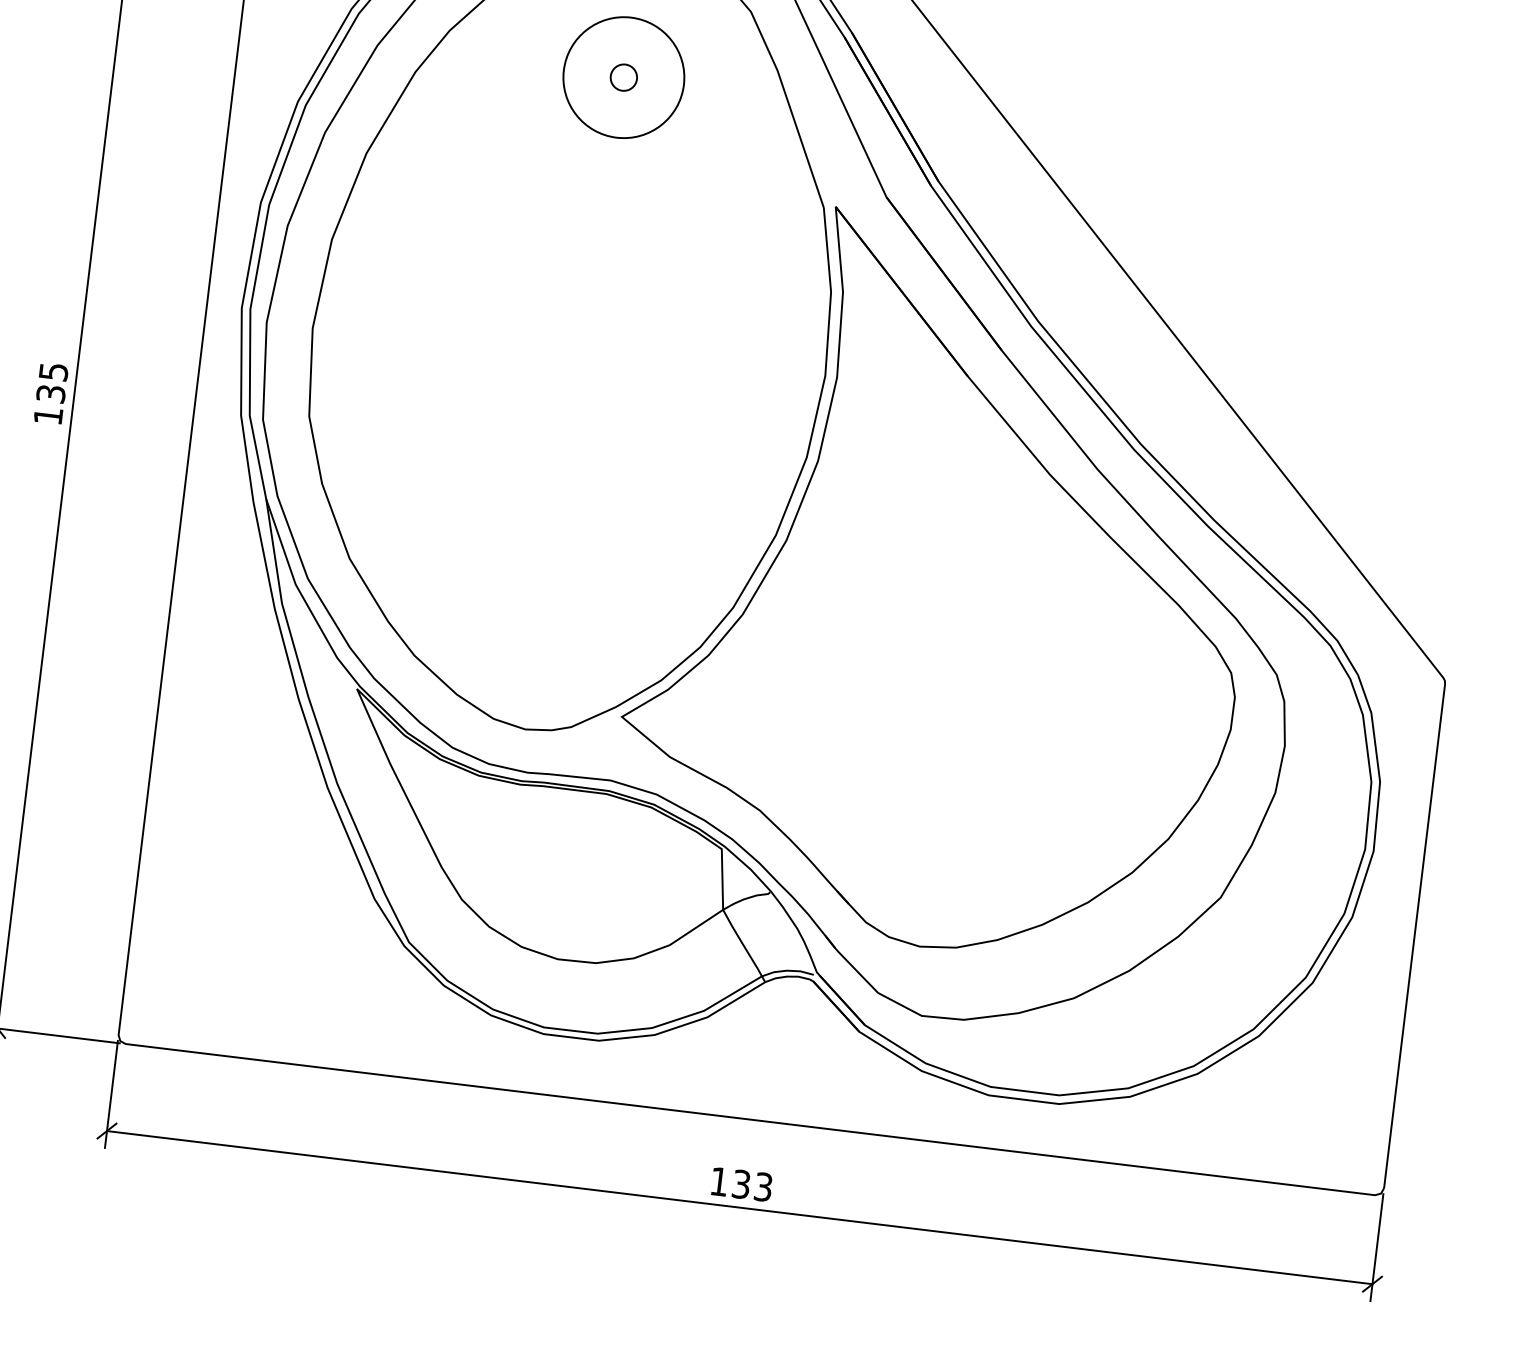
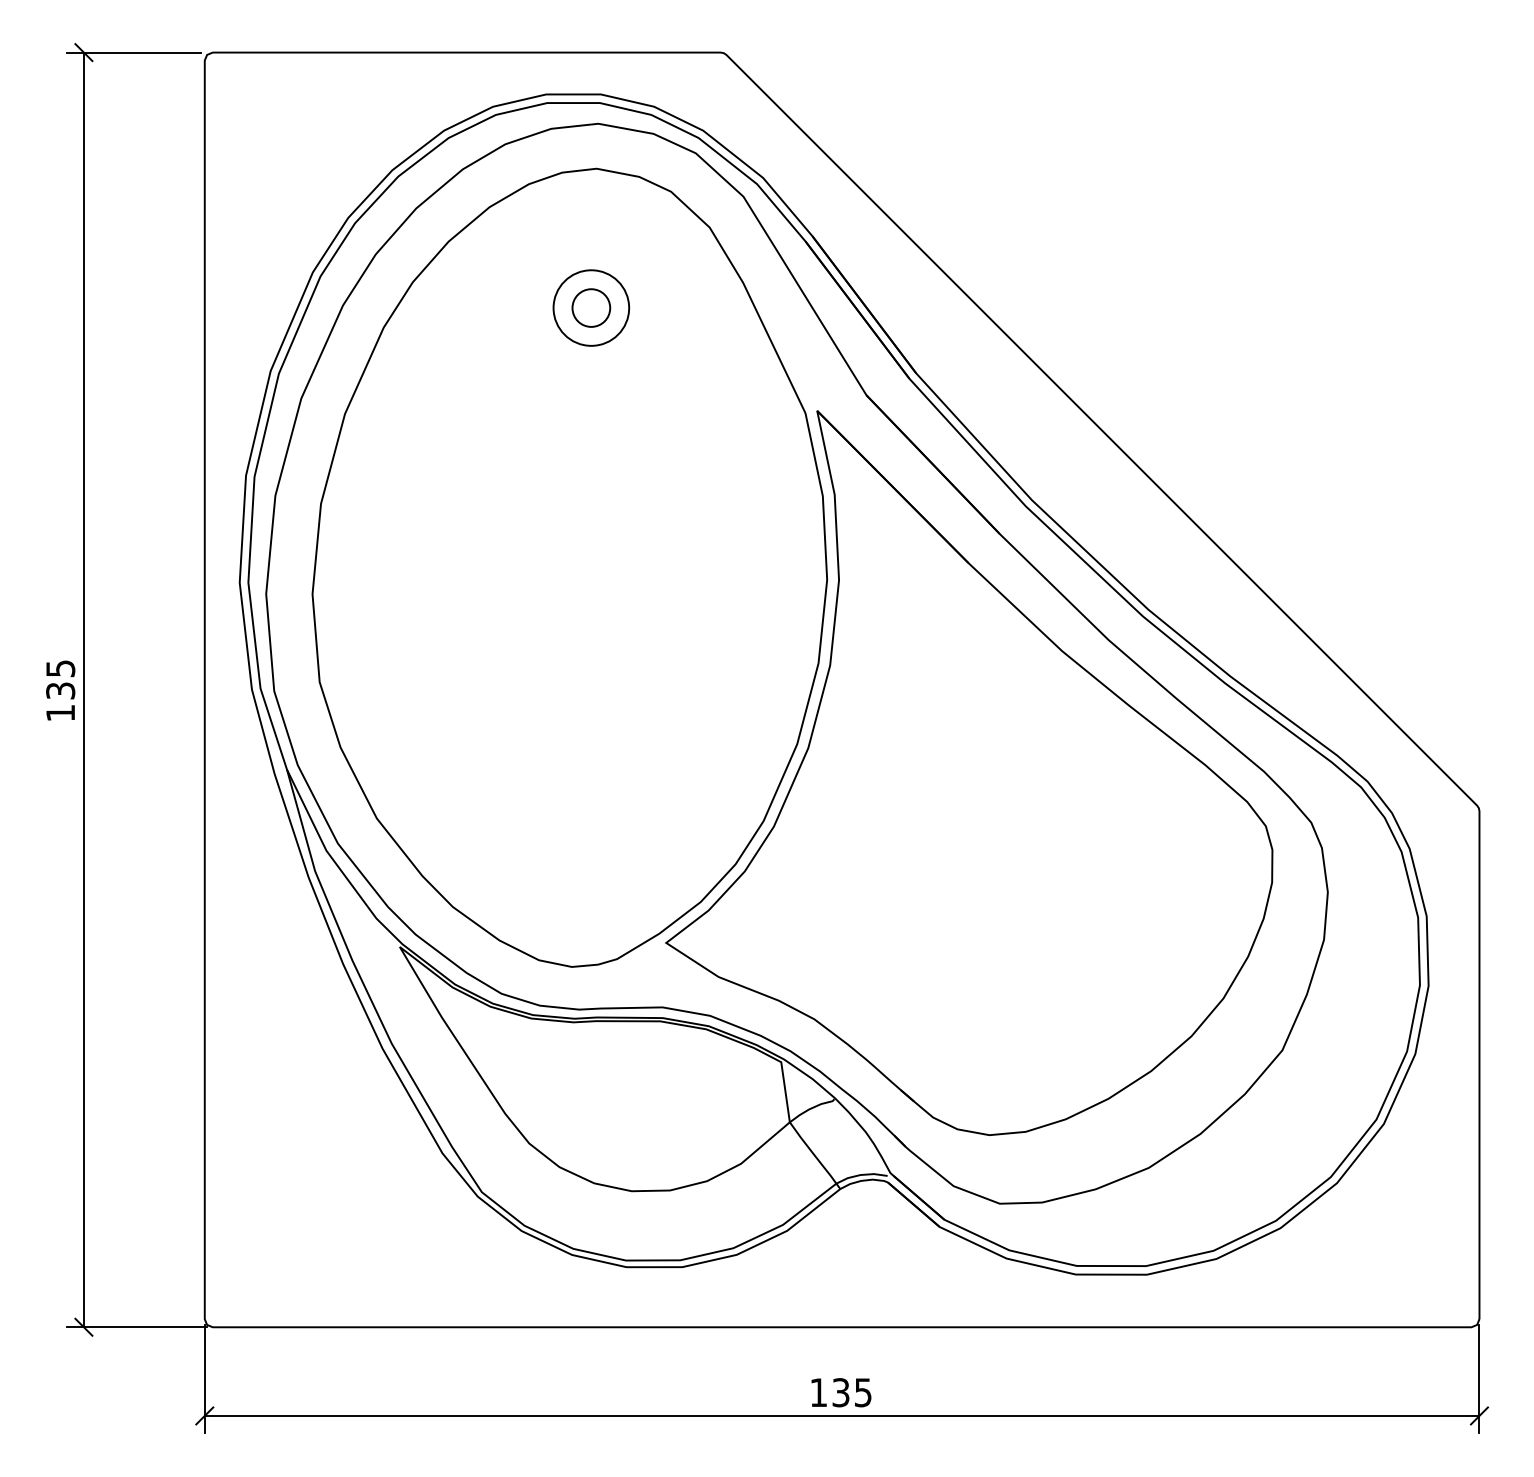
circle: (624, 77) -> (591, 307), size x0.62
circle: (624, 77) -> (591, 307), size x1.43
text: (763, 1186) -> (863, 1392), 133 -> 135

